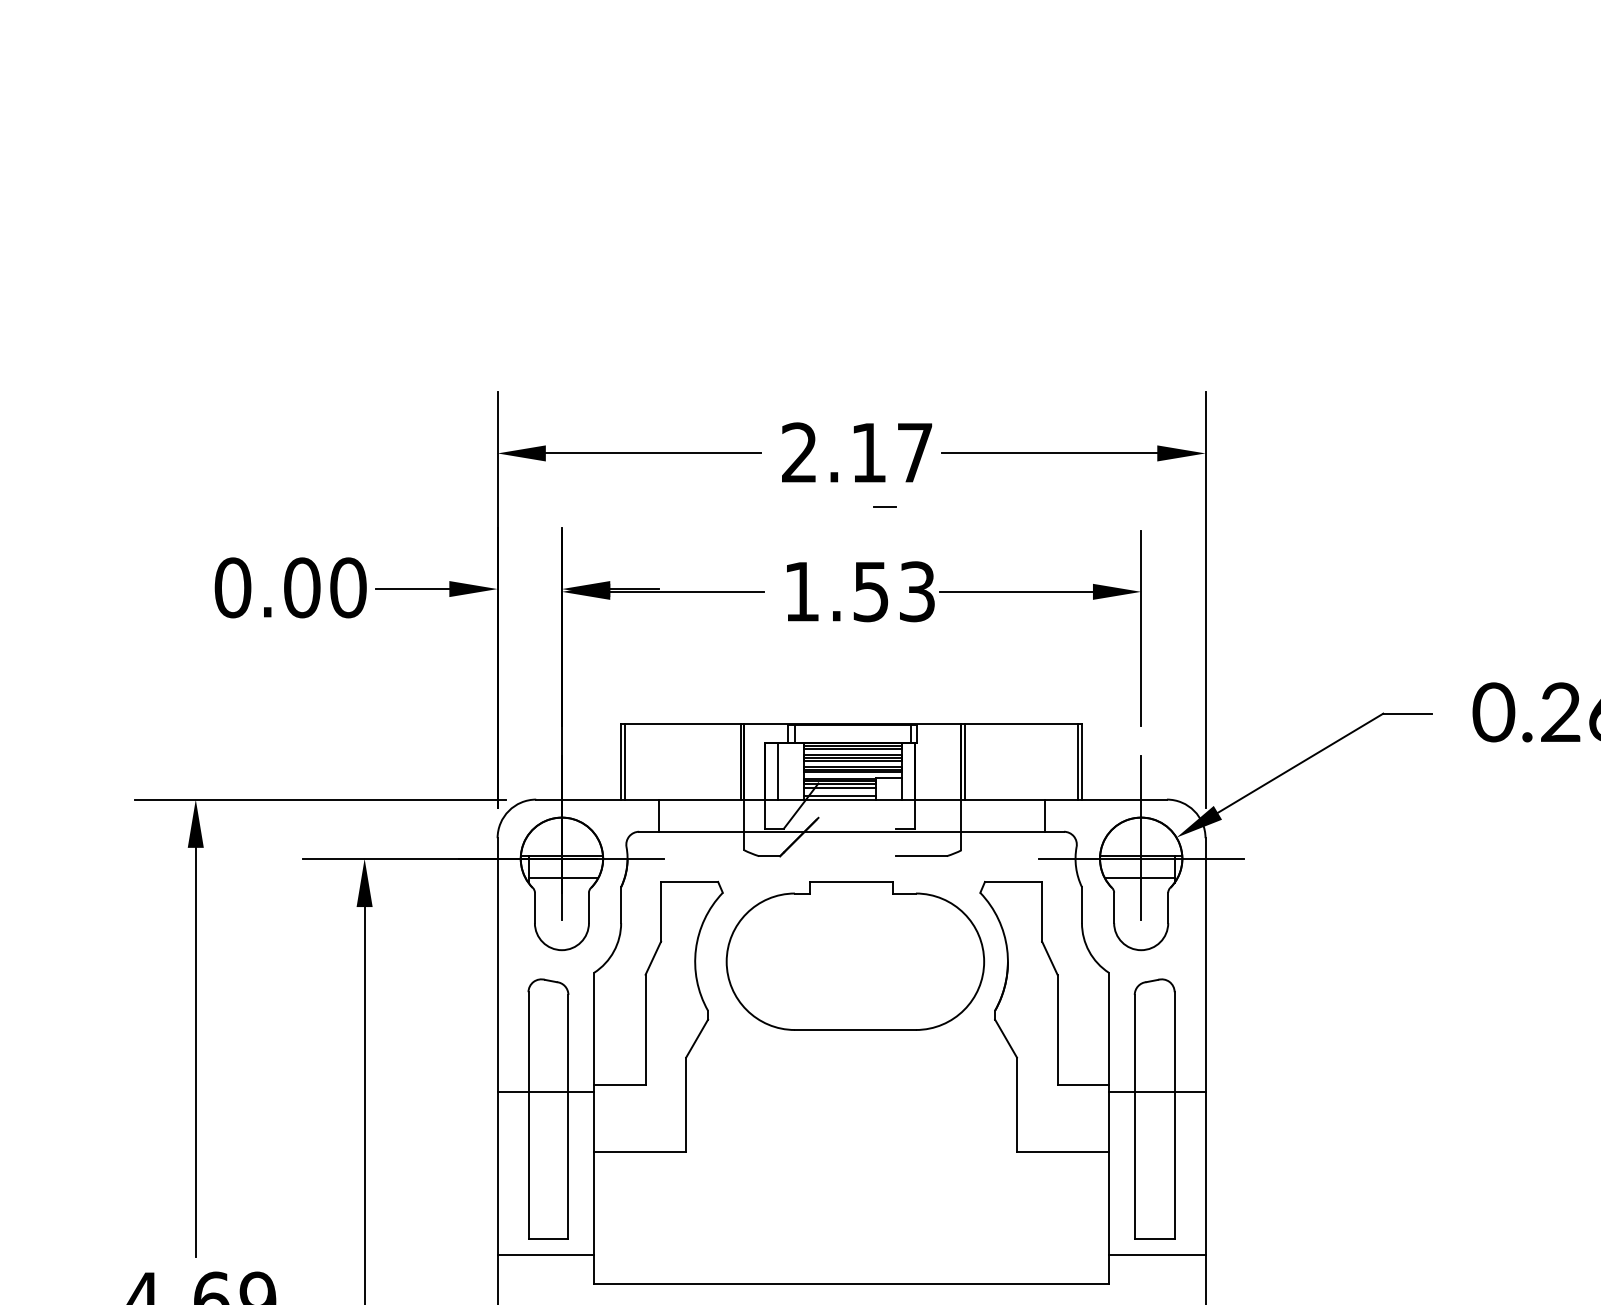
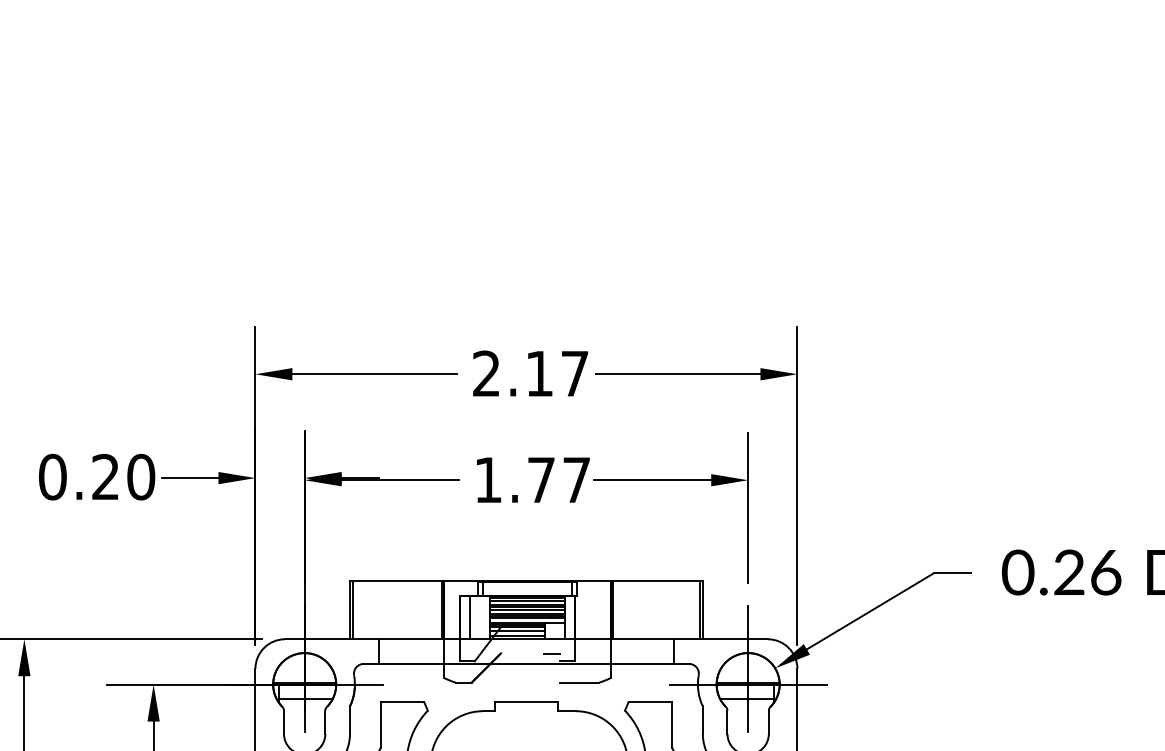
line: (884, 506) -> (551, 653), moved
text: (302, 587) -> (106, 476), 0.00 -> 0.20
text: (893, 591) -> (558, 479), 1.53 -> 1.77

